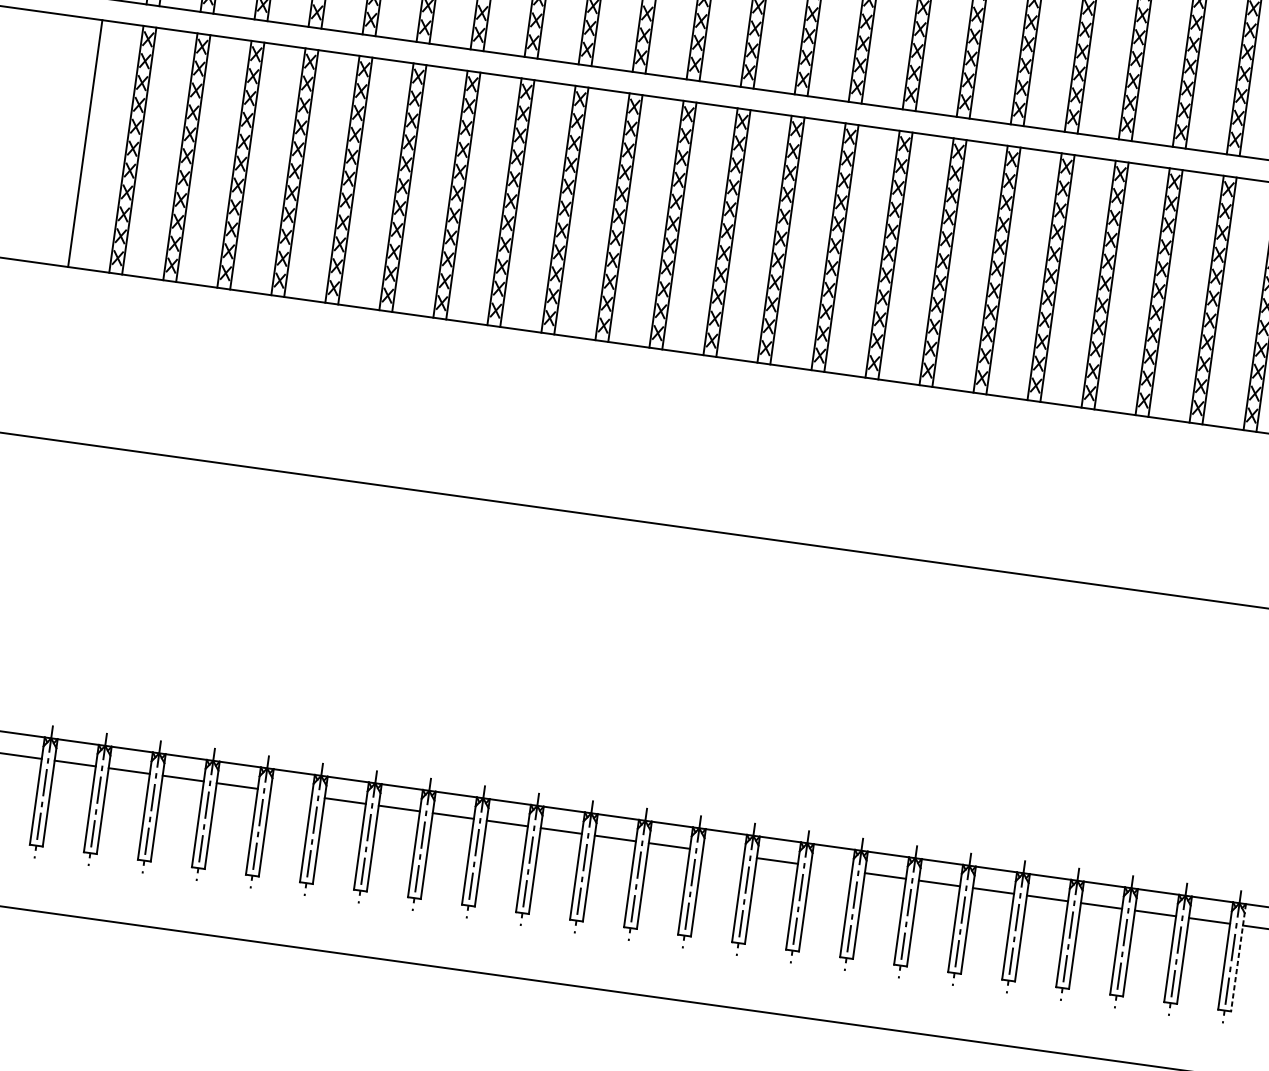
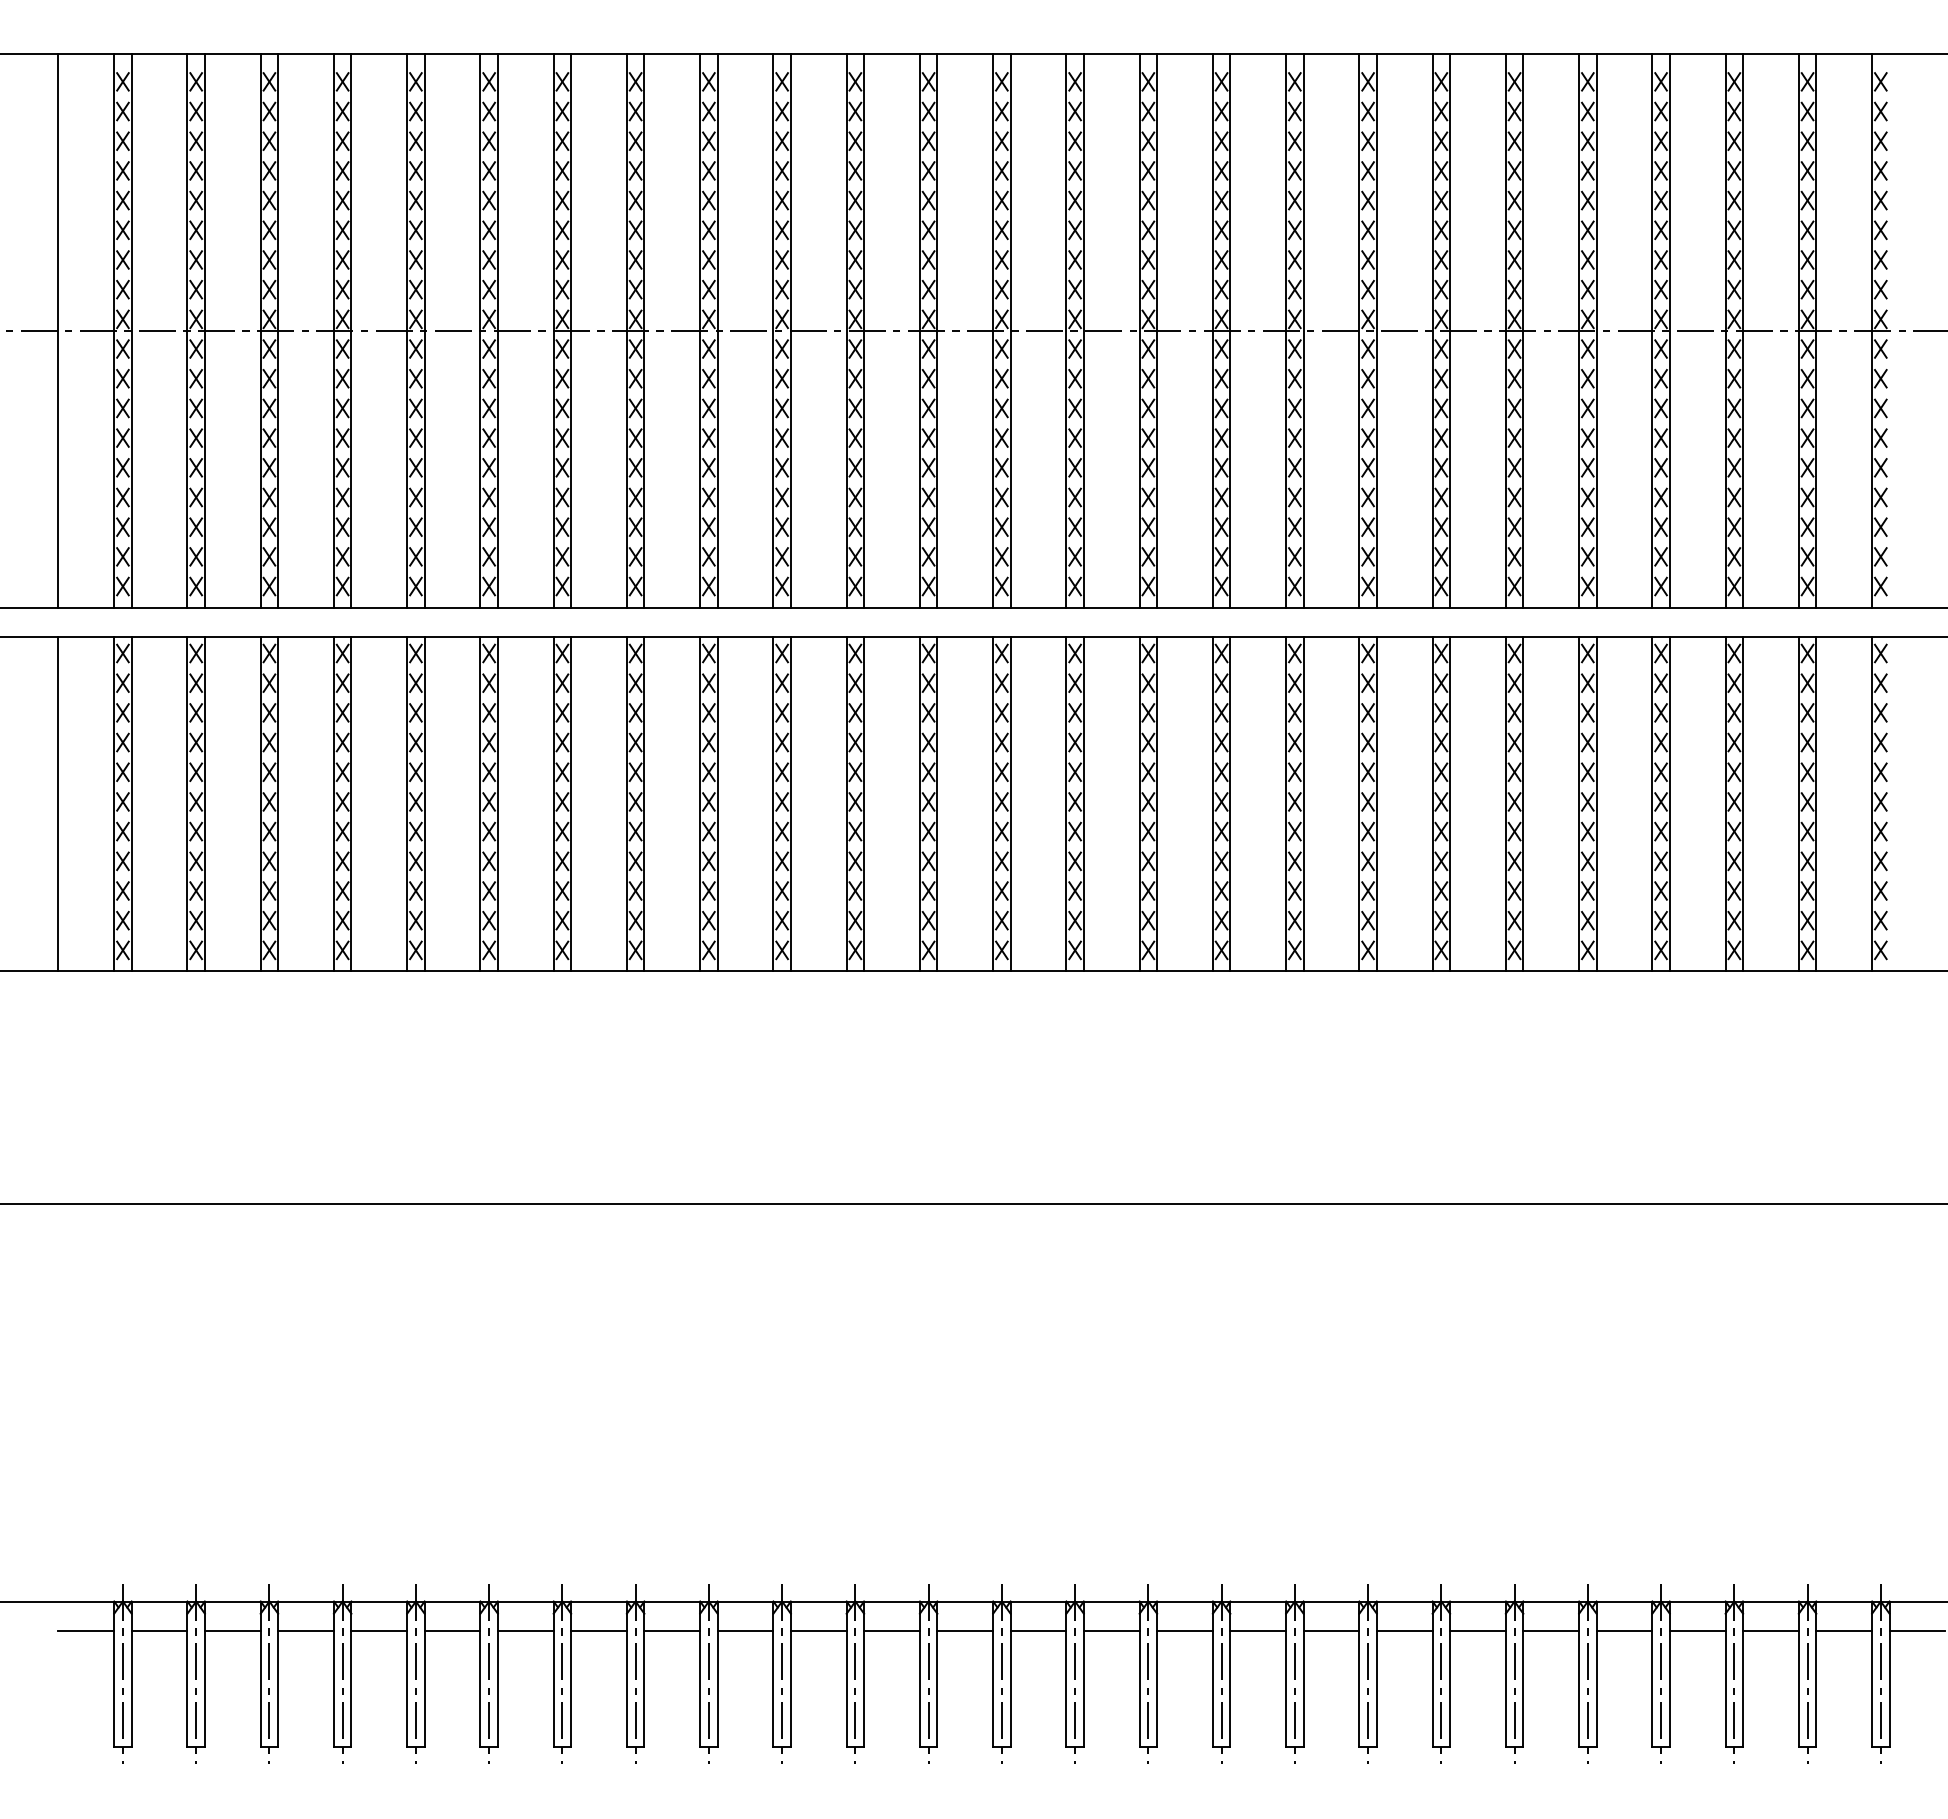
line: (291, 793) -> (452, 1630), added
line: (723, 853) -> (1038, 1630), added
line: (831, 868) -> (1184, 1630), added
line: (1238, 957) -> (1743, 1674), dashed -> solid

